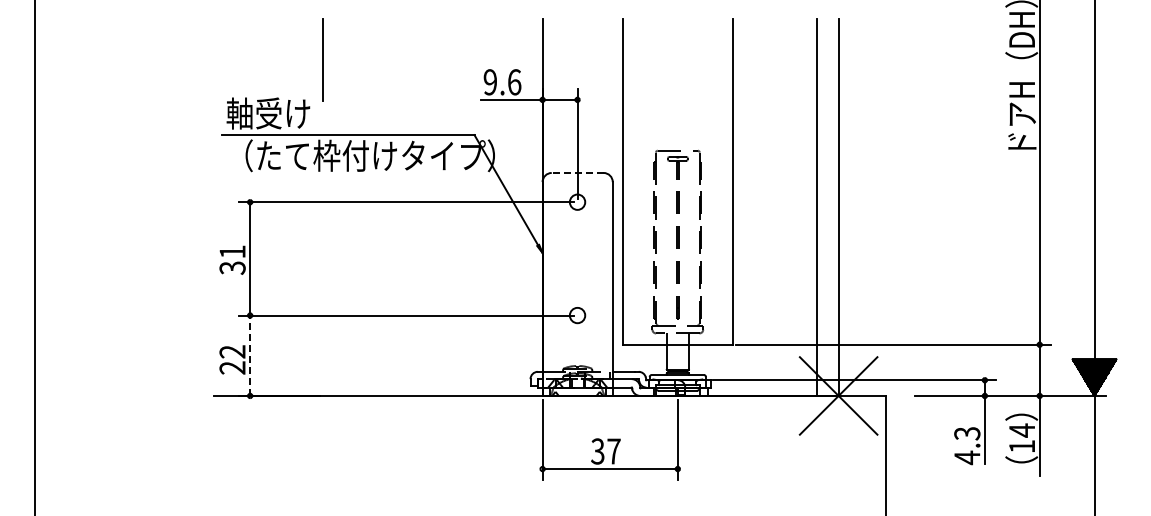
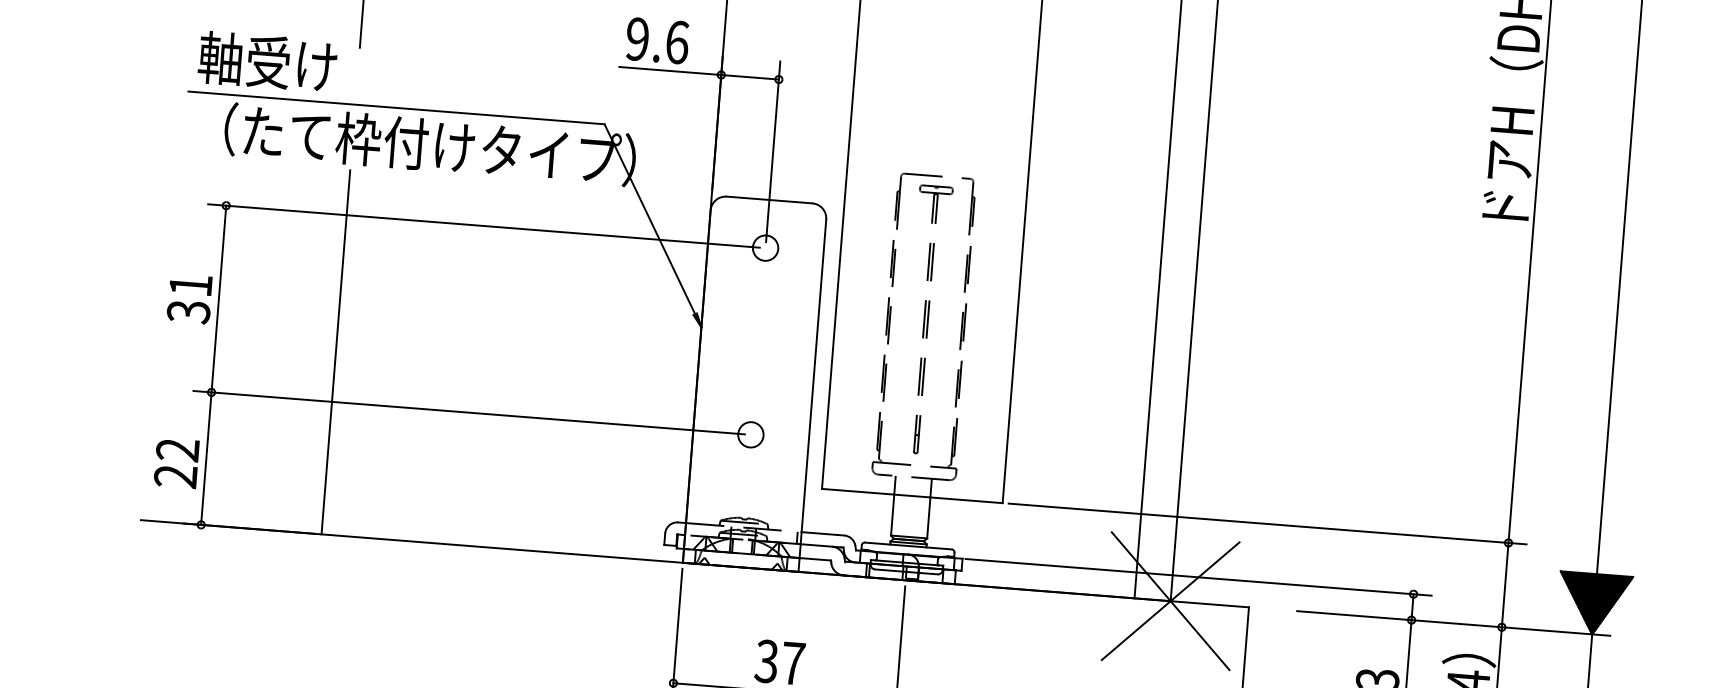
line: (577, 172) -> (769, 199), dashed -> solid
line: (323, 285) -> (336, 352), added
line: (250, 355) -> (206, 458), dashed -> solid

